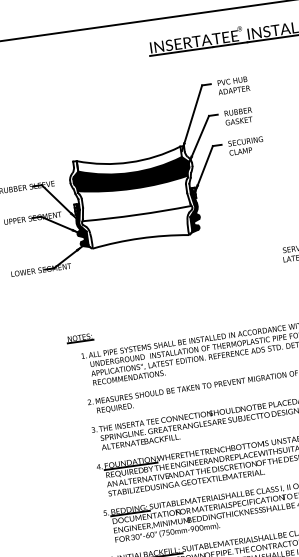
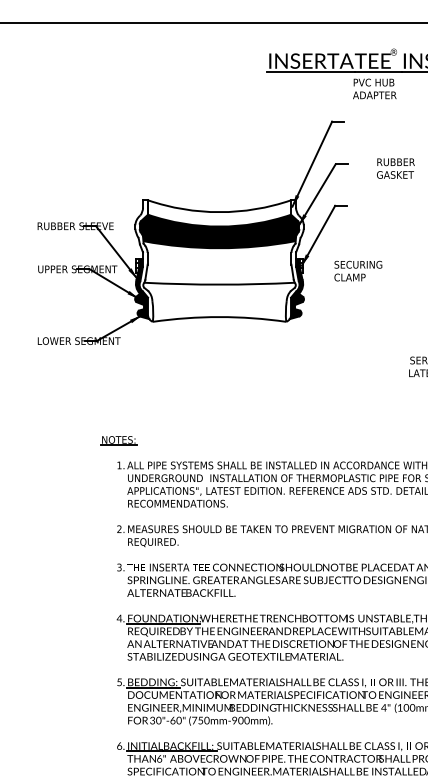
text: (233, 85) -> (374, 88), moved
text: (238, 116) -> (395, 168), moved
text: (246, 145) -> (358, 270), moved

